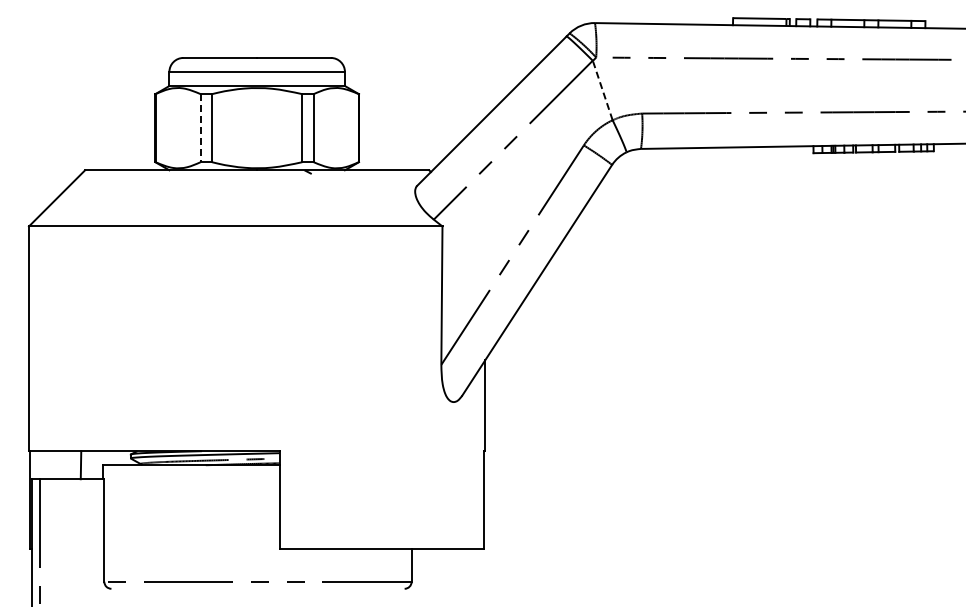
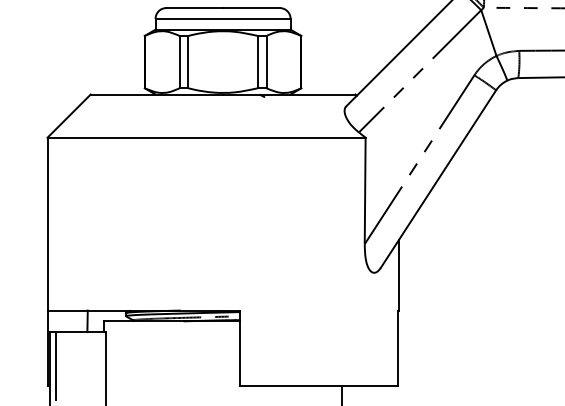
line: (602, 90) -> (488, 33), dashed -> solid
line: (200, 128) -> (179, 62), dashed -> solid

